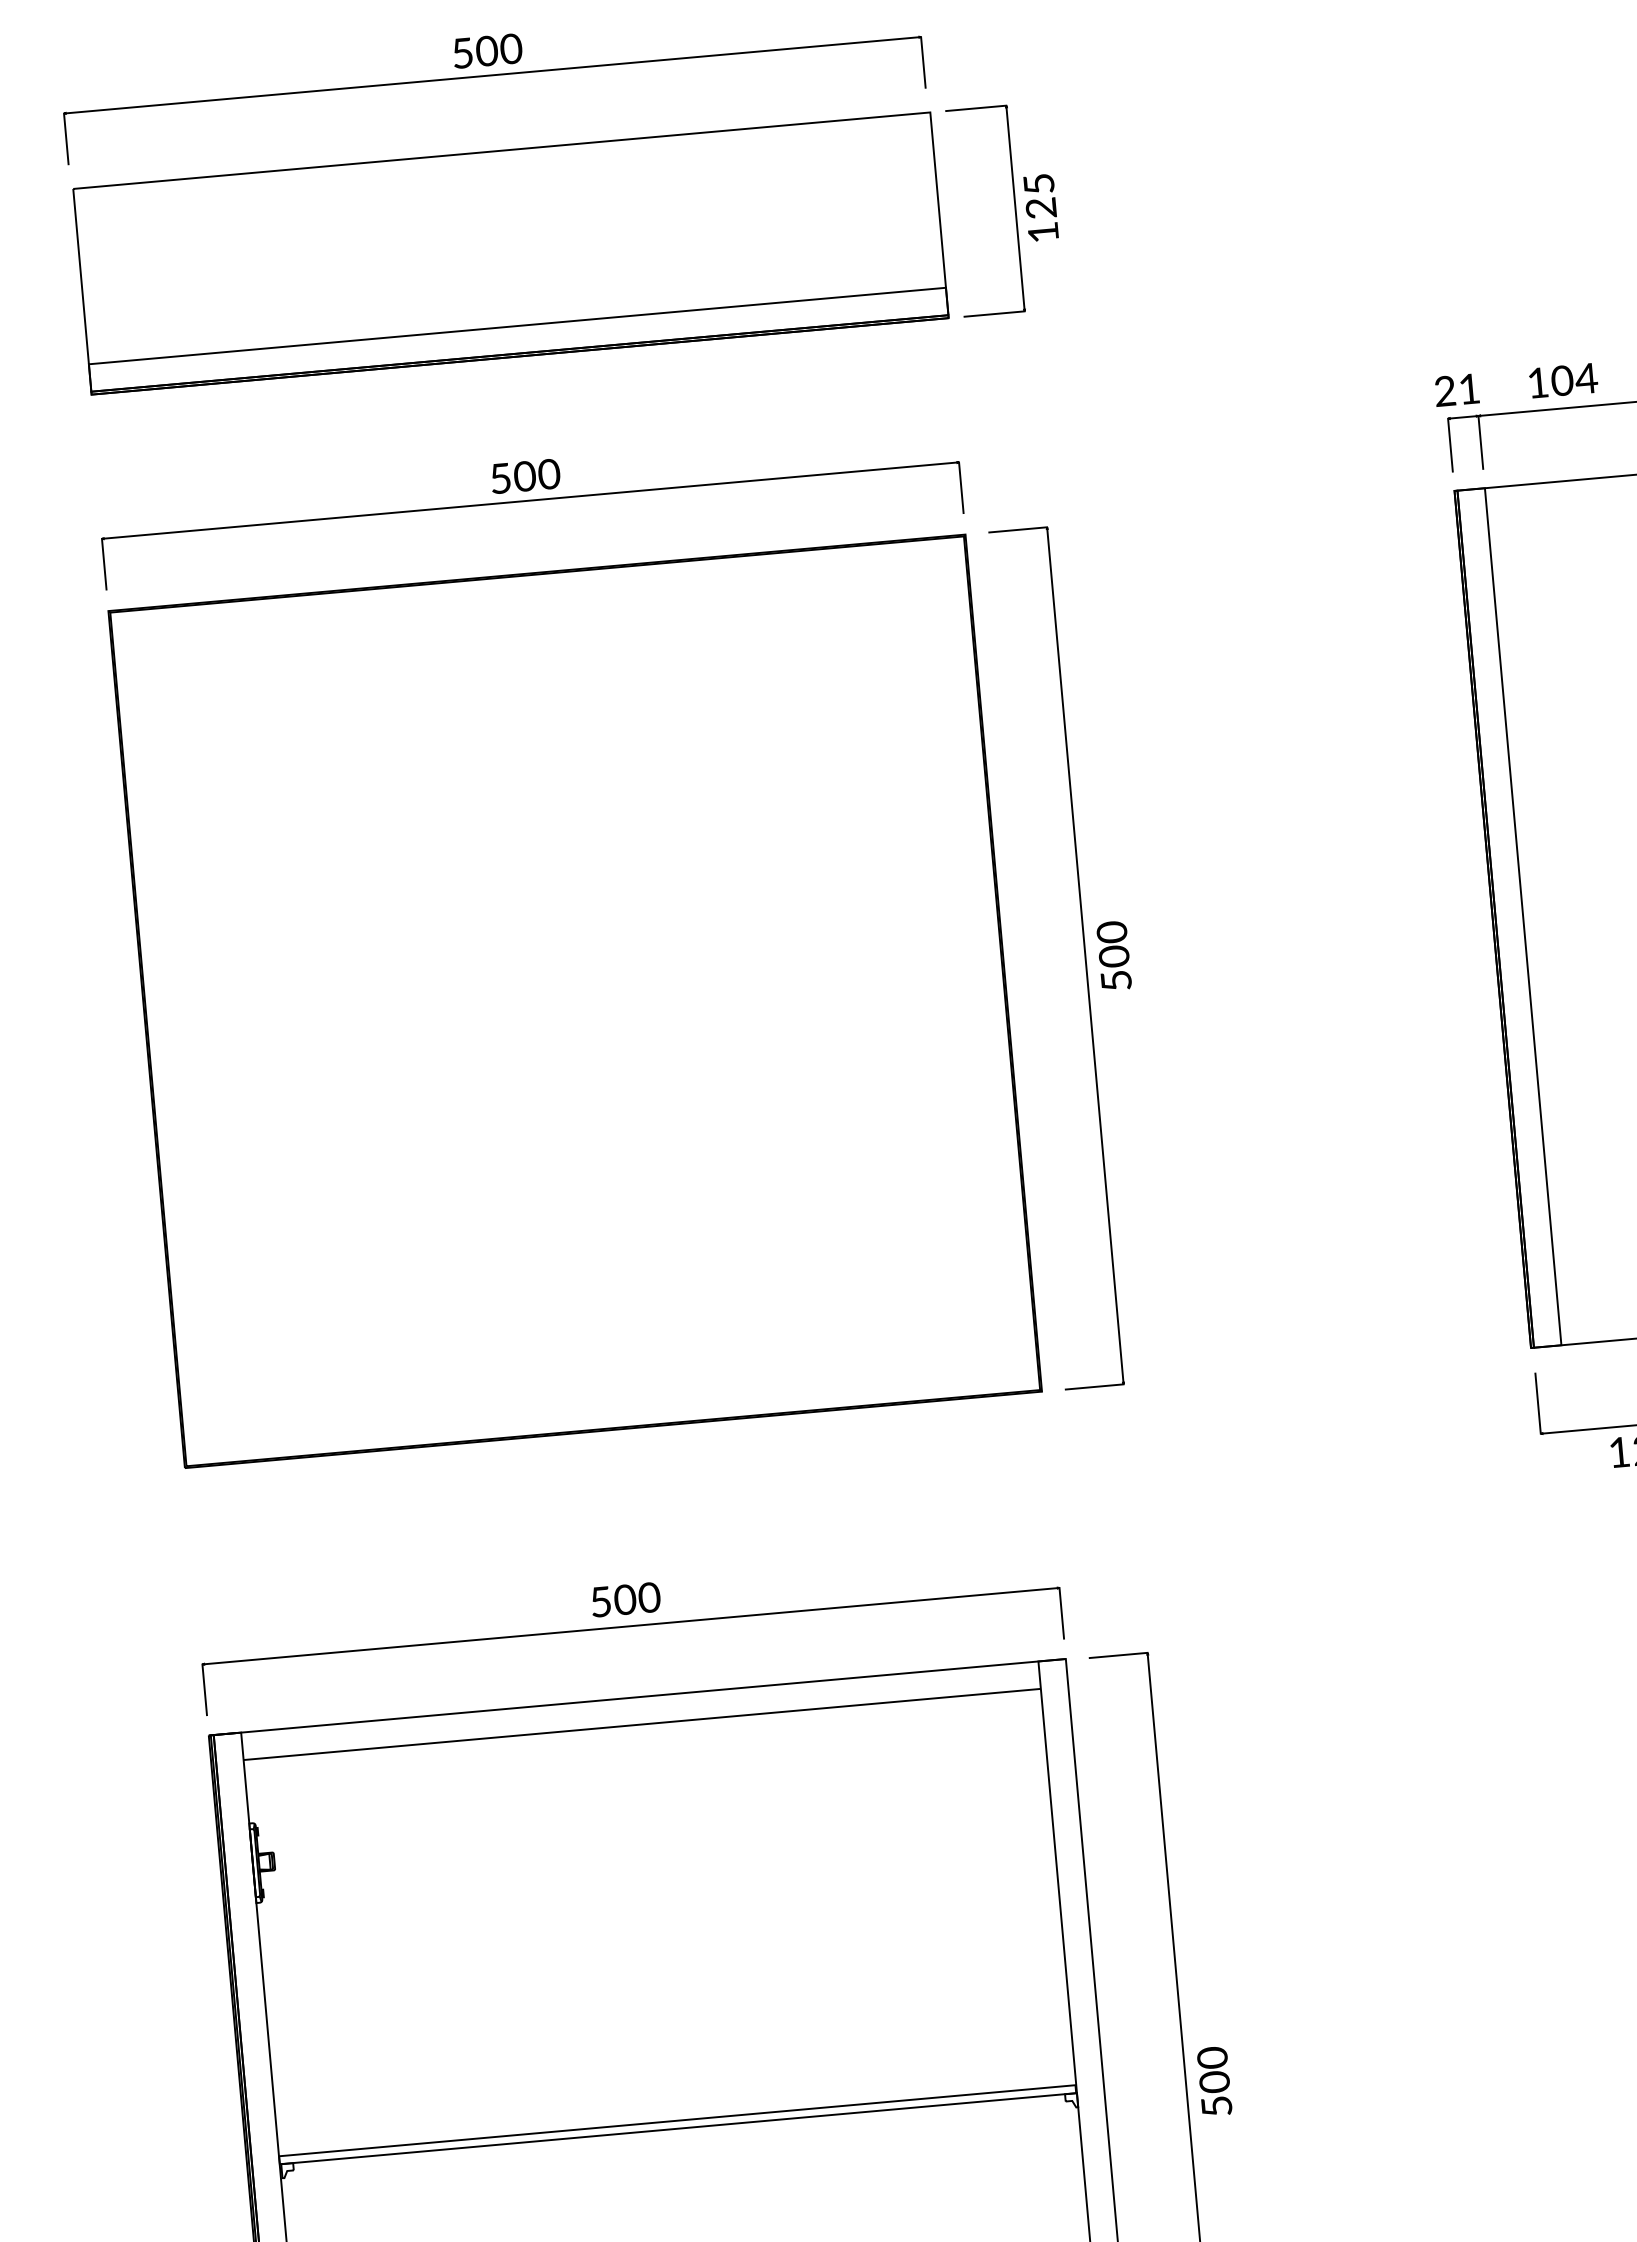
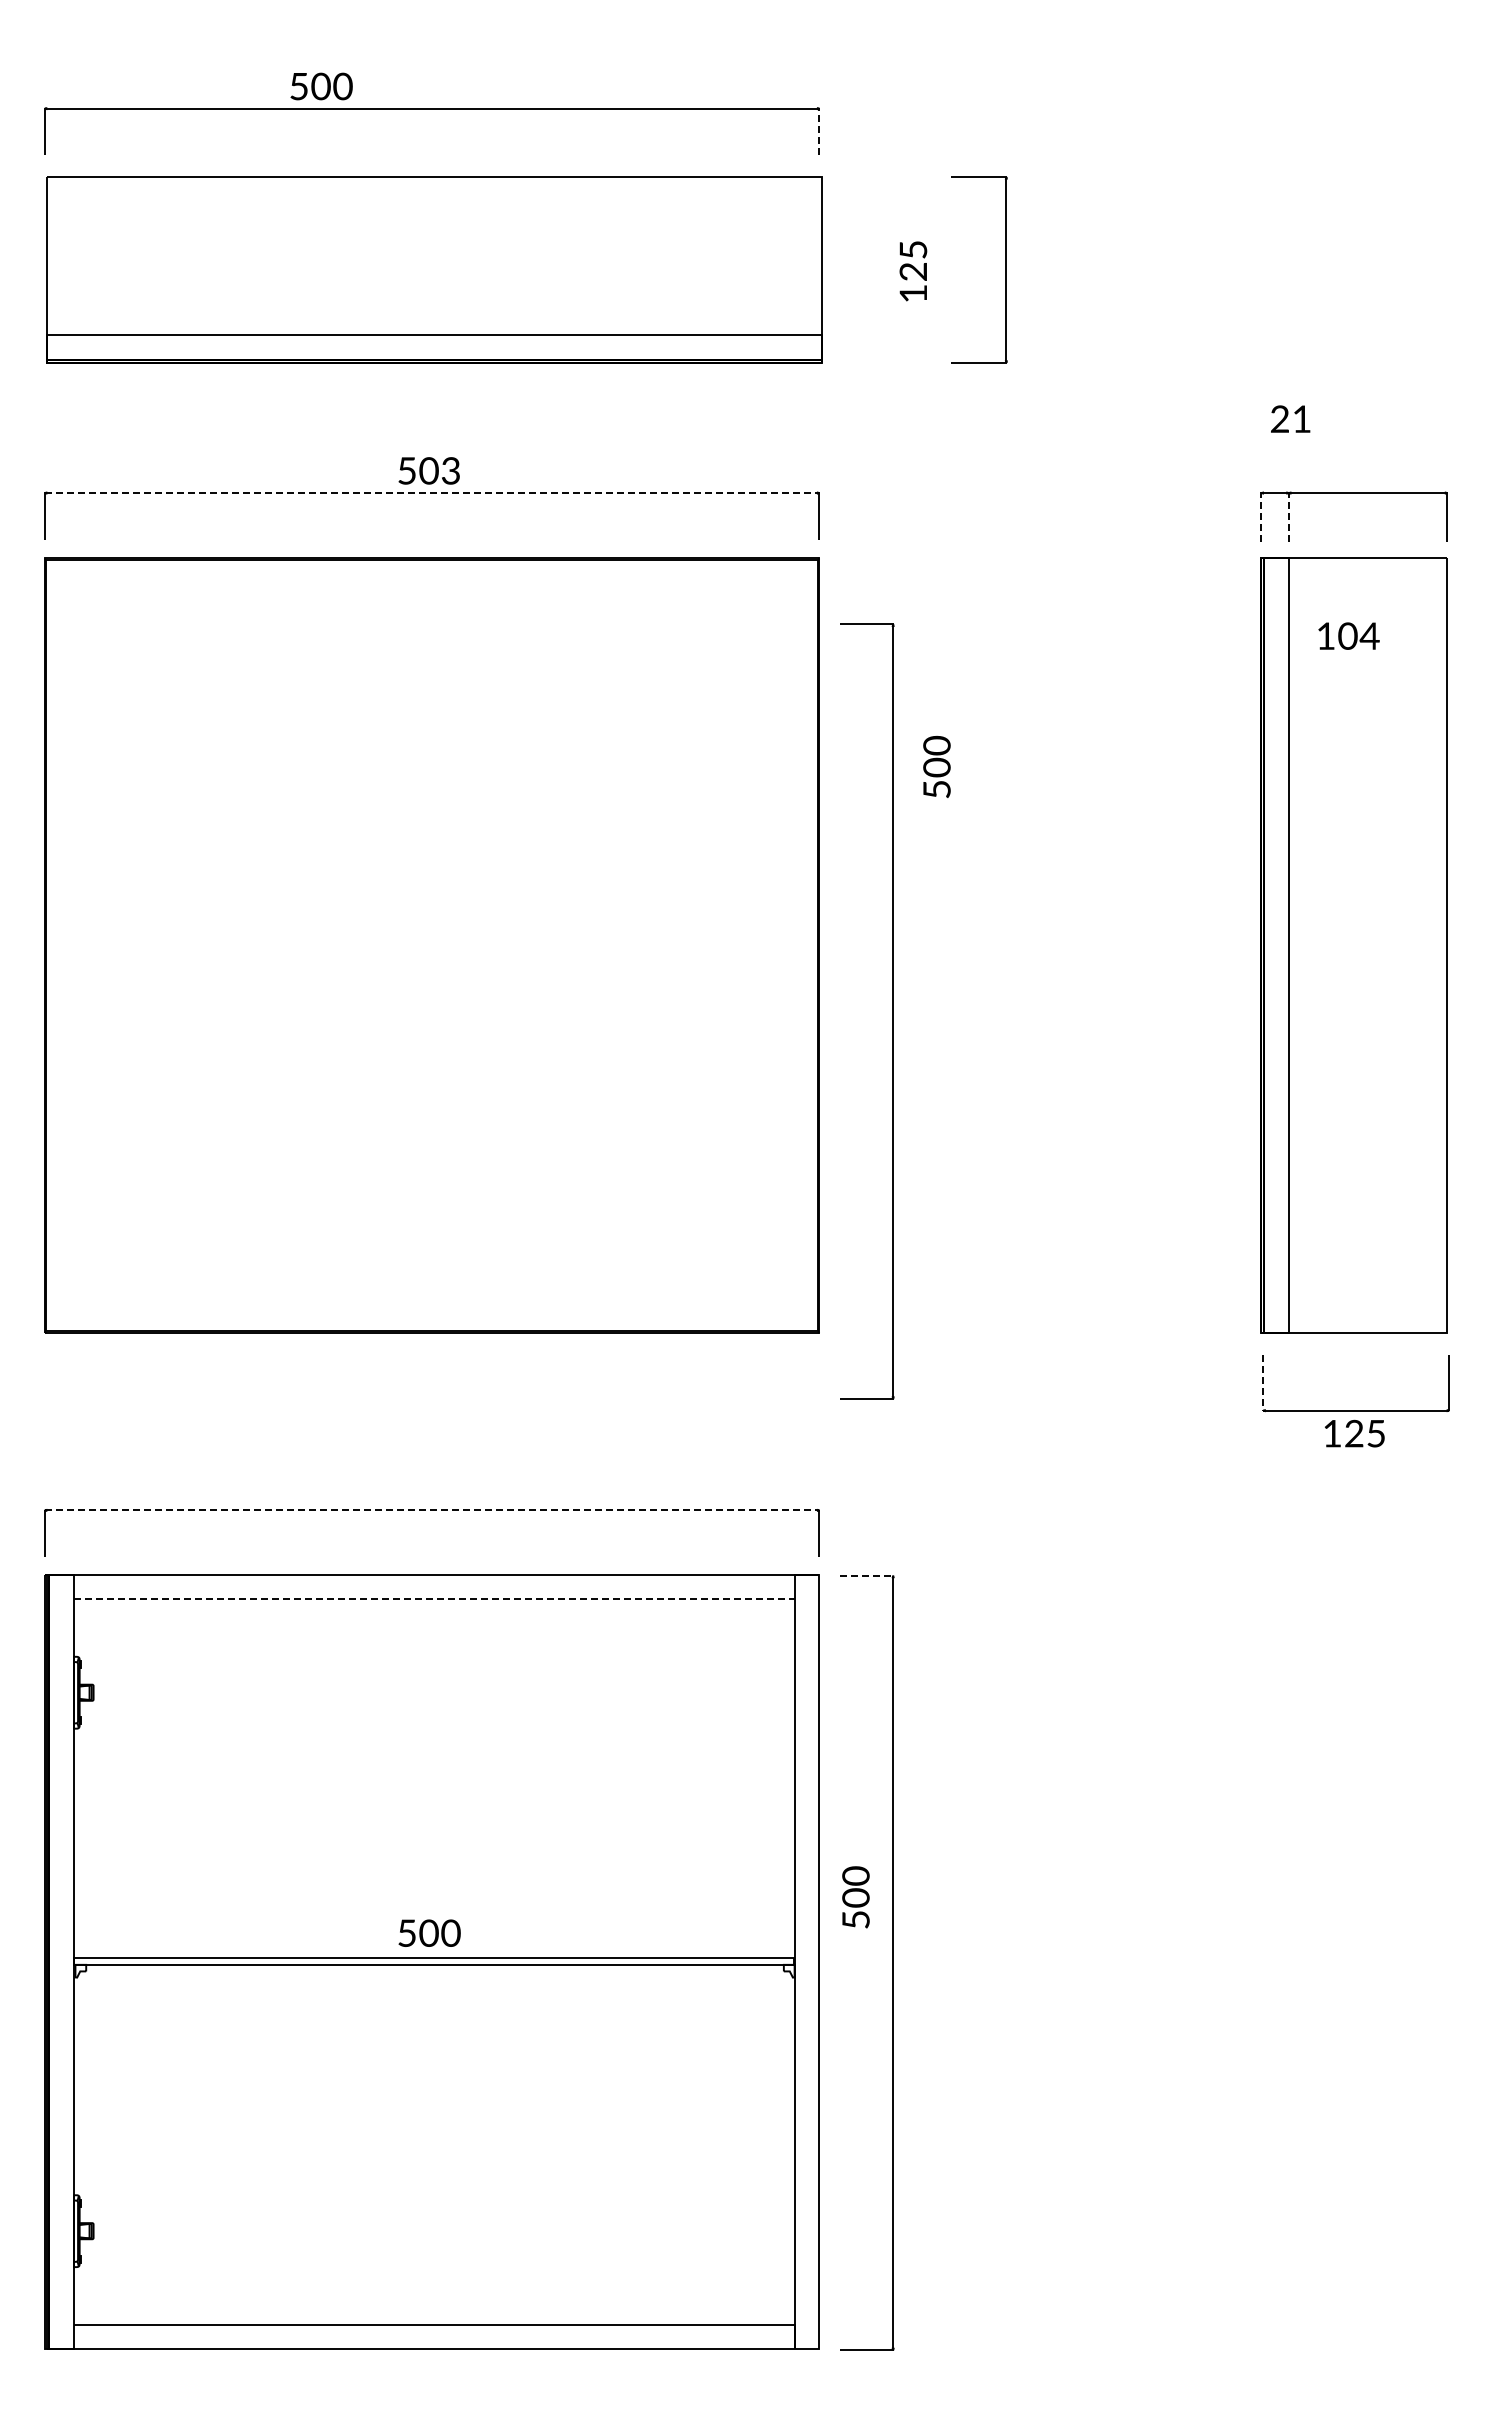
text: (487, 51) -> (321, 86), moved
line: (923, 62) -> (819, 131), solid -> dashed
part: (1014, 208) -> (1005, 269), moved
text: (1562, 379) -> (1348, 635), moved
text: (1456, 389) -> (1290, 418), moved
line: (1480, 443) -> (1288, 517), solid -> dashed
line: (1450, 445) -> (1261, 517), solid -> dashed
text: (548, 473) -> (450, 470), 500 -> 503
line: (531, 501) -> (432, 493), solid -> dashed
part: (1084, 955) -> (892, 1011), moved
text: (1113, 955) -> (936, 766), moved
line: (1538, 1403) -> (1263, 1383), solid -> dashed
text: (625, 1598) -> (429, 1932), moved
line: (631, 1626) -> (432, 1510), solid -> dashed
line: (1119, 1655) -> (867, 1575), solid -> dashed
line: (642, 1724) -> (434, 1599), solid -> dashed
text: (1214, 2081) -> (855, 1897), moved

